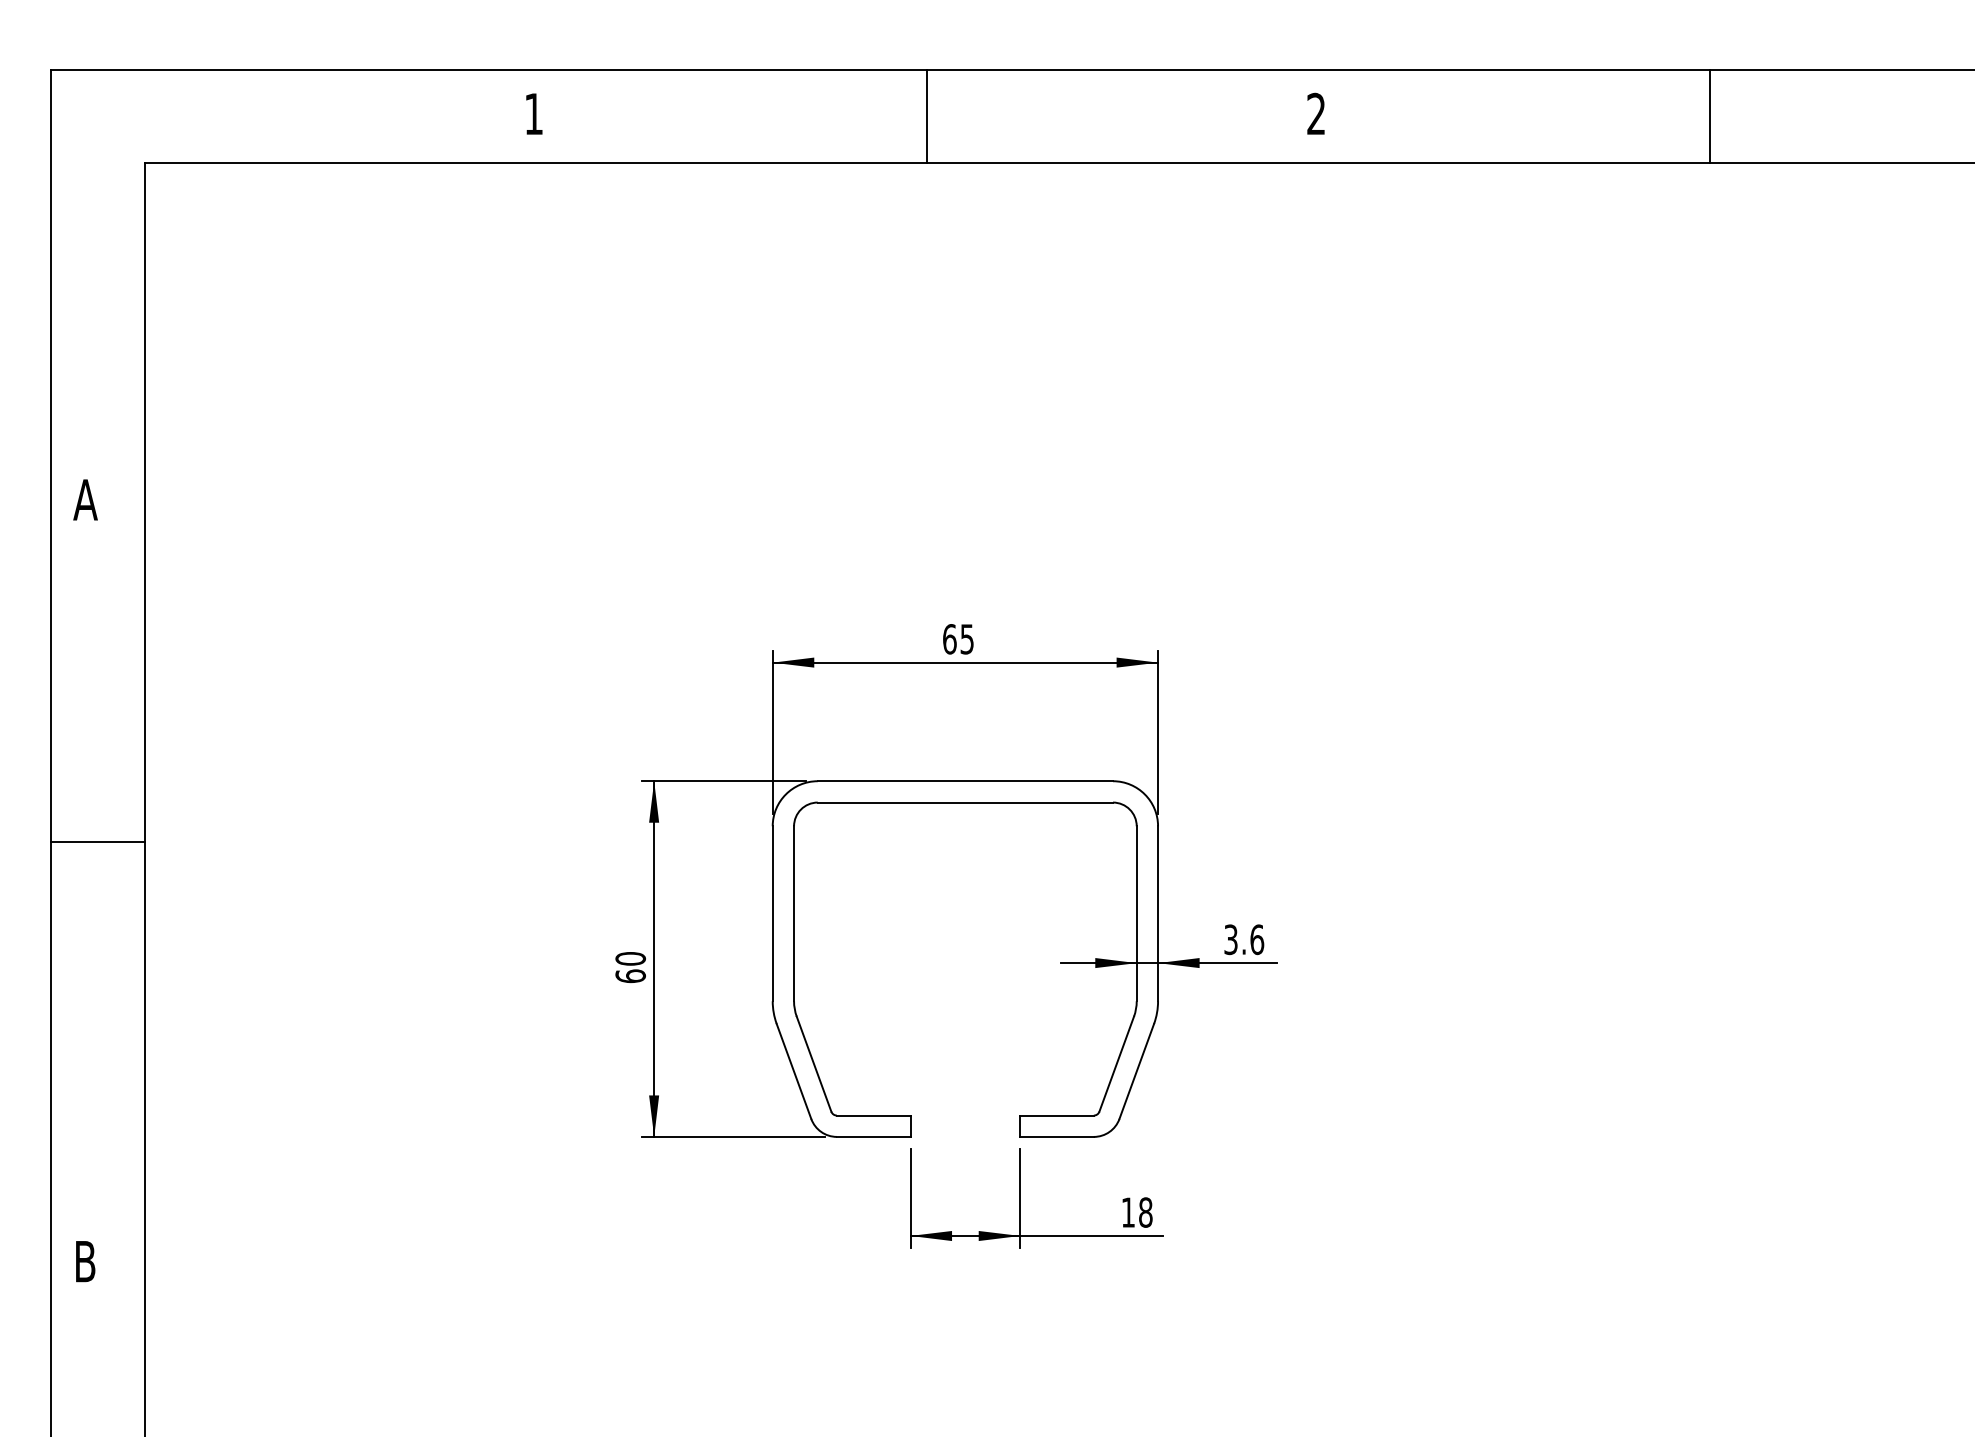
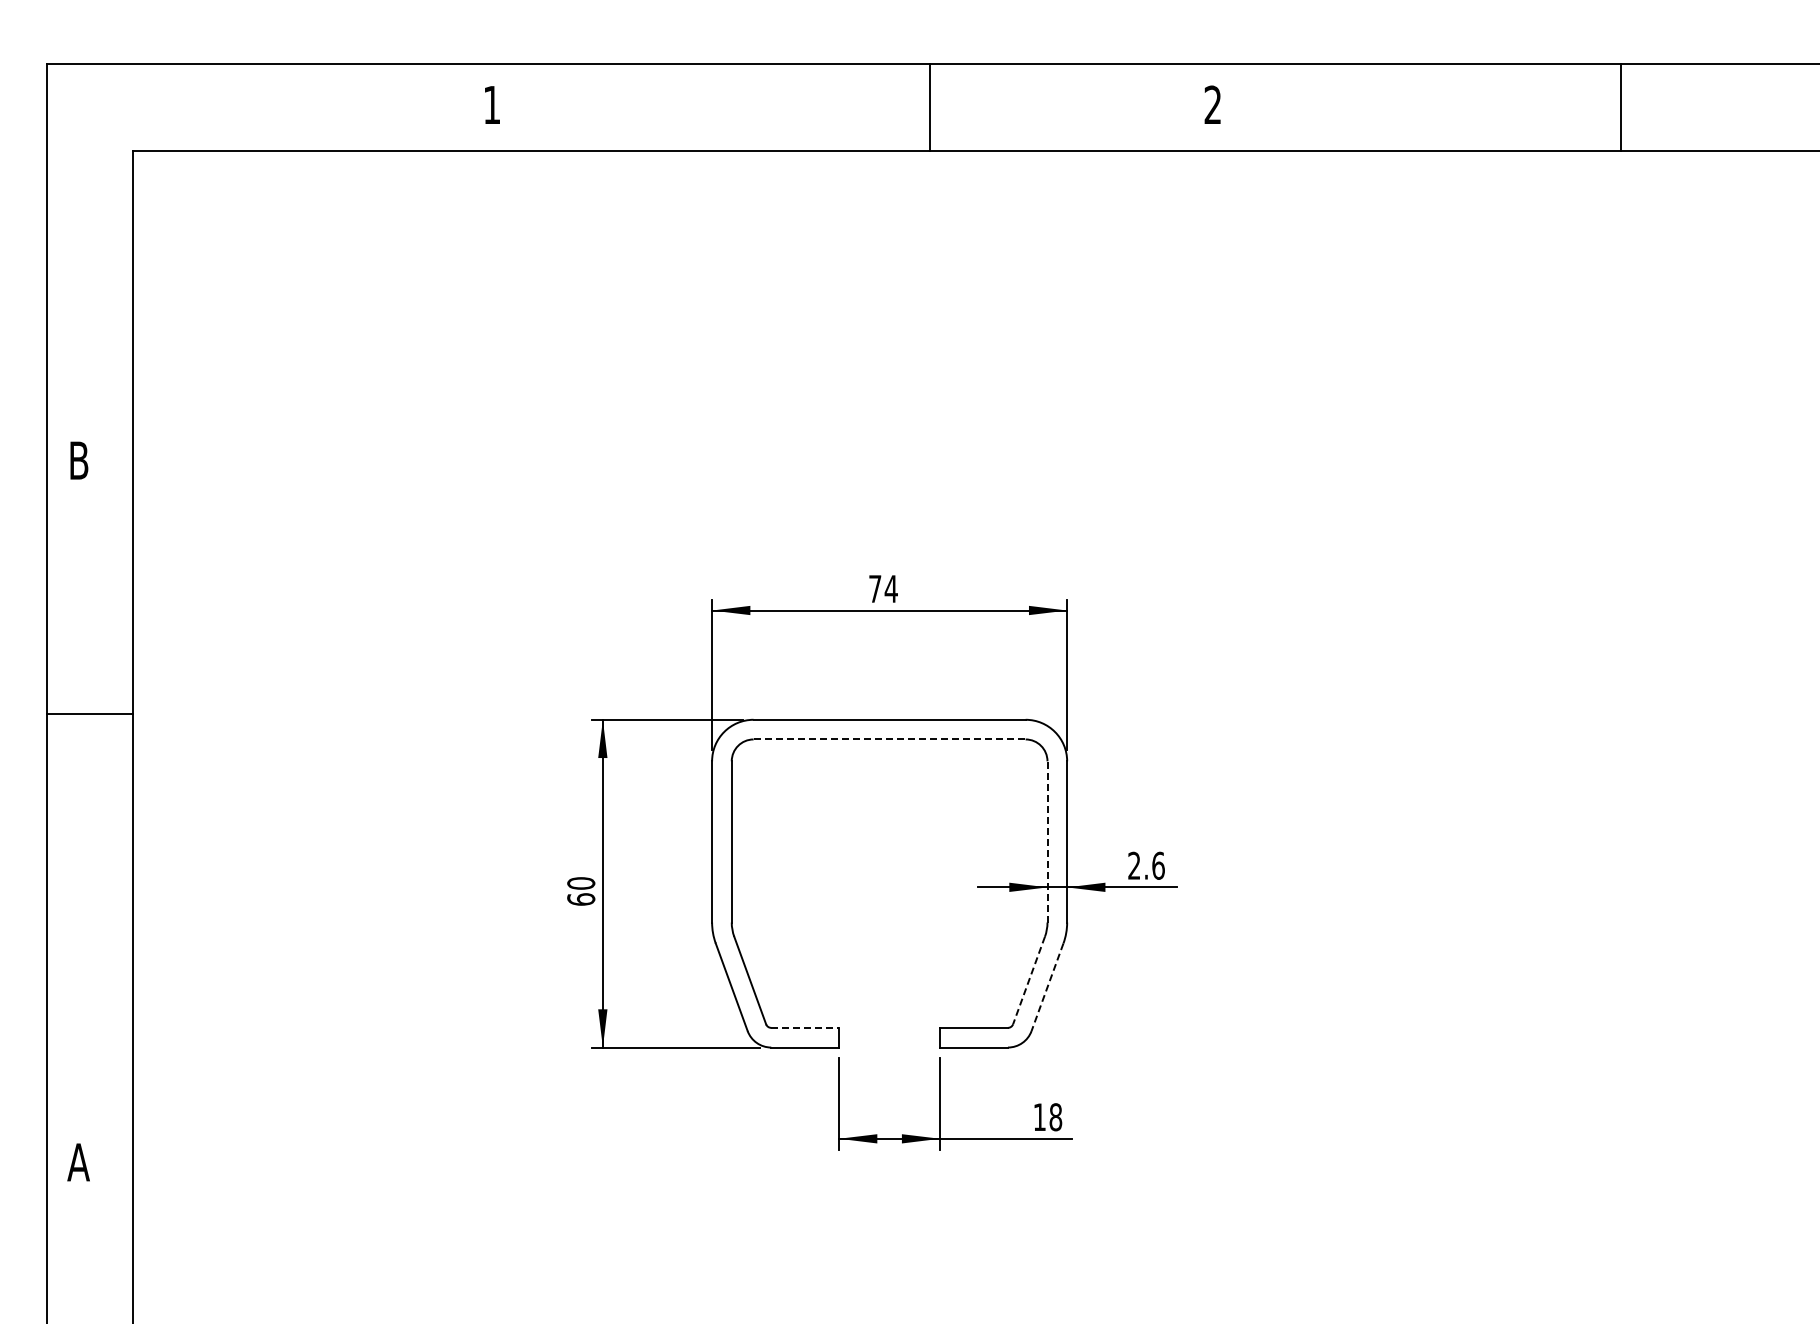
line: (927, 116) -> (930, 107), moved
line: (1709, 116) -> (1621, 107), moved
text: (85, 499) -> (78, 460), A -> B
text: (958, 638) -> (883, 588), 65 -> 74
line: (966, 802) -> (890, 739), solid -> dashed
line: (98, 841) -> (90, 713), moved
line: (1136, 913) -> (1047, 841), solid -> dashed
text: (1231, 939) -> (1134, 865), 3.6 -> 2.6
line: (1117, 1064) -> (1029, 980), solid -> dashed
line: (1136, 1071) -> (1047, 987), solid -> dashed
line: (874, 1115) -> (805, 1027), solid -> dashed
text: (85, 1261) -> (78, 1162), B -> A

